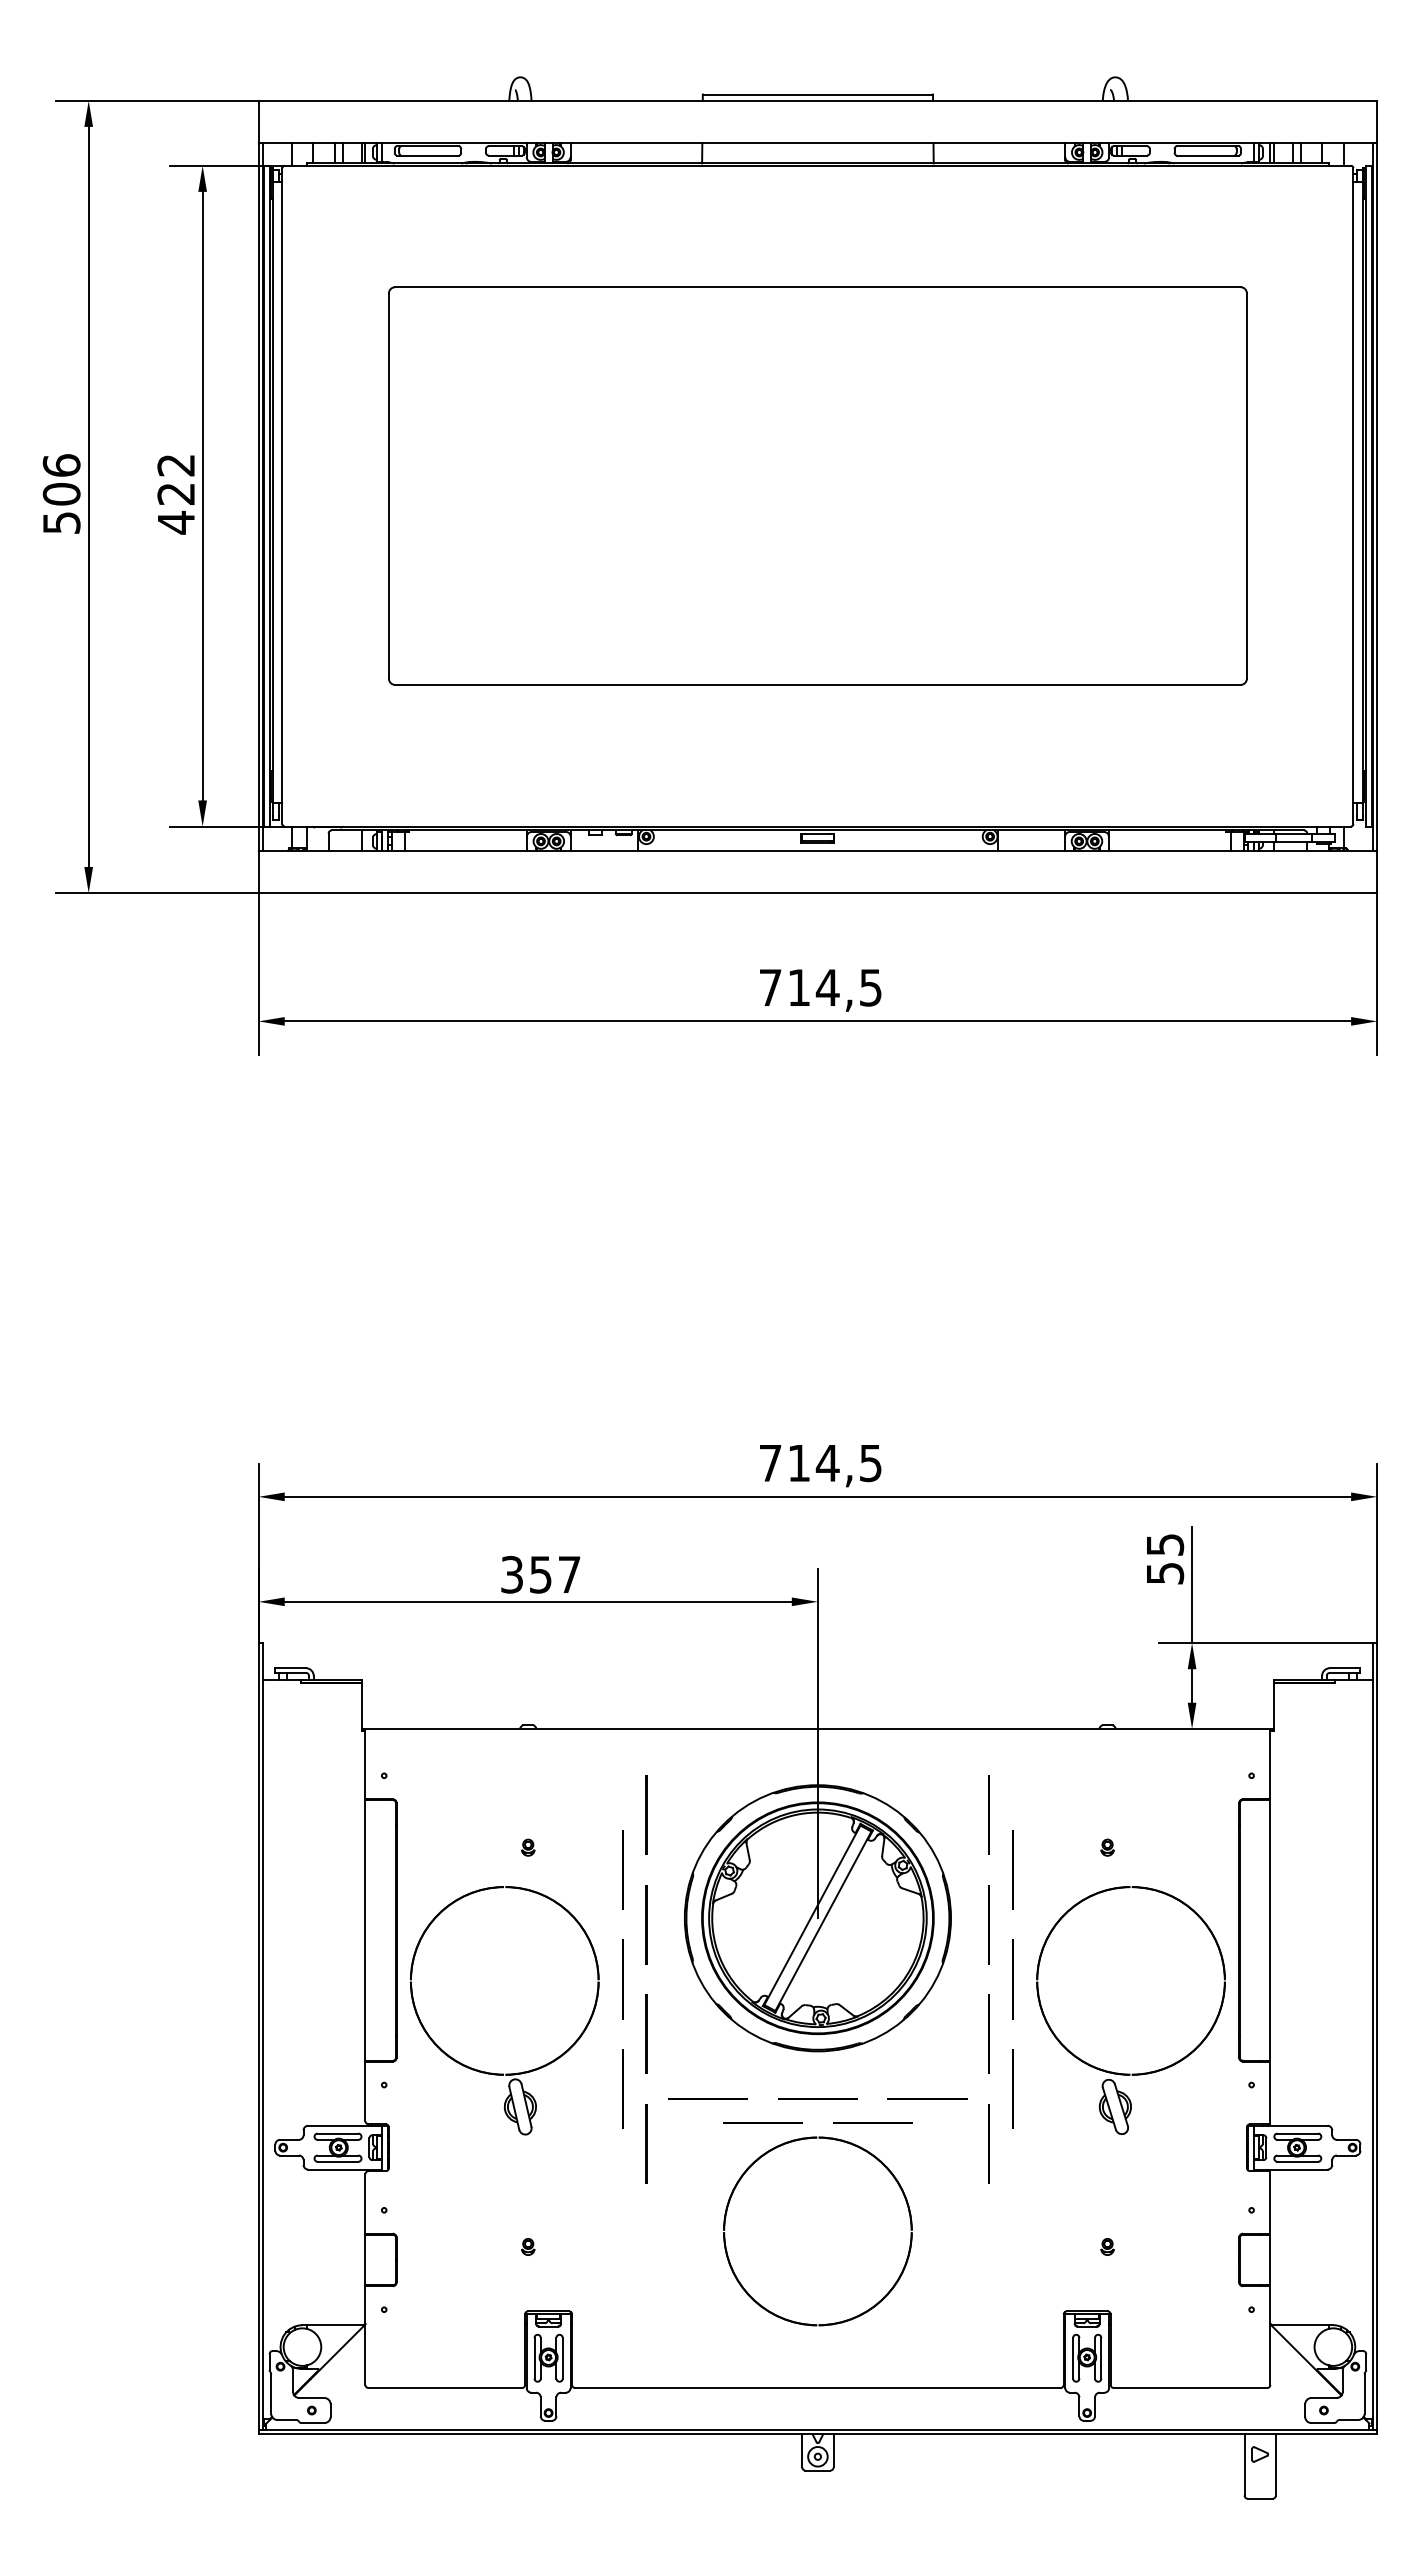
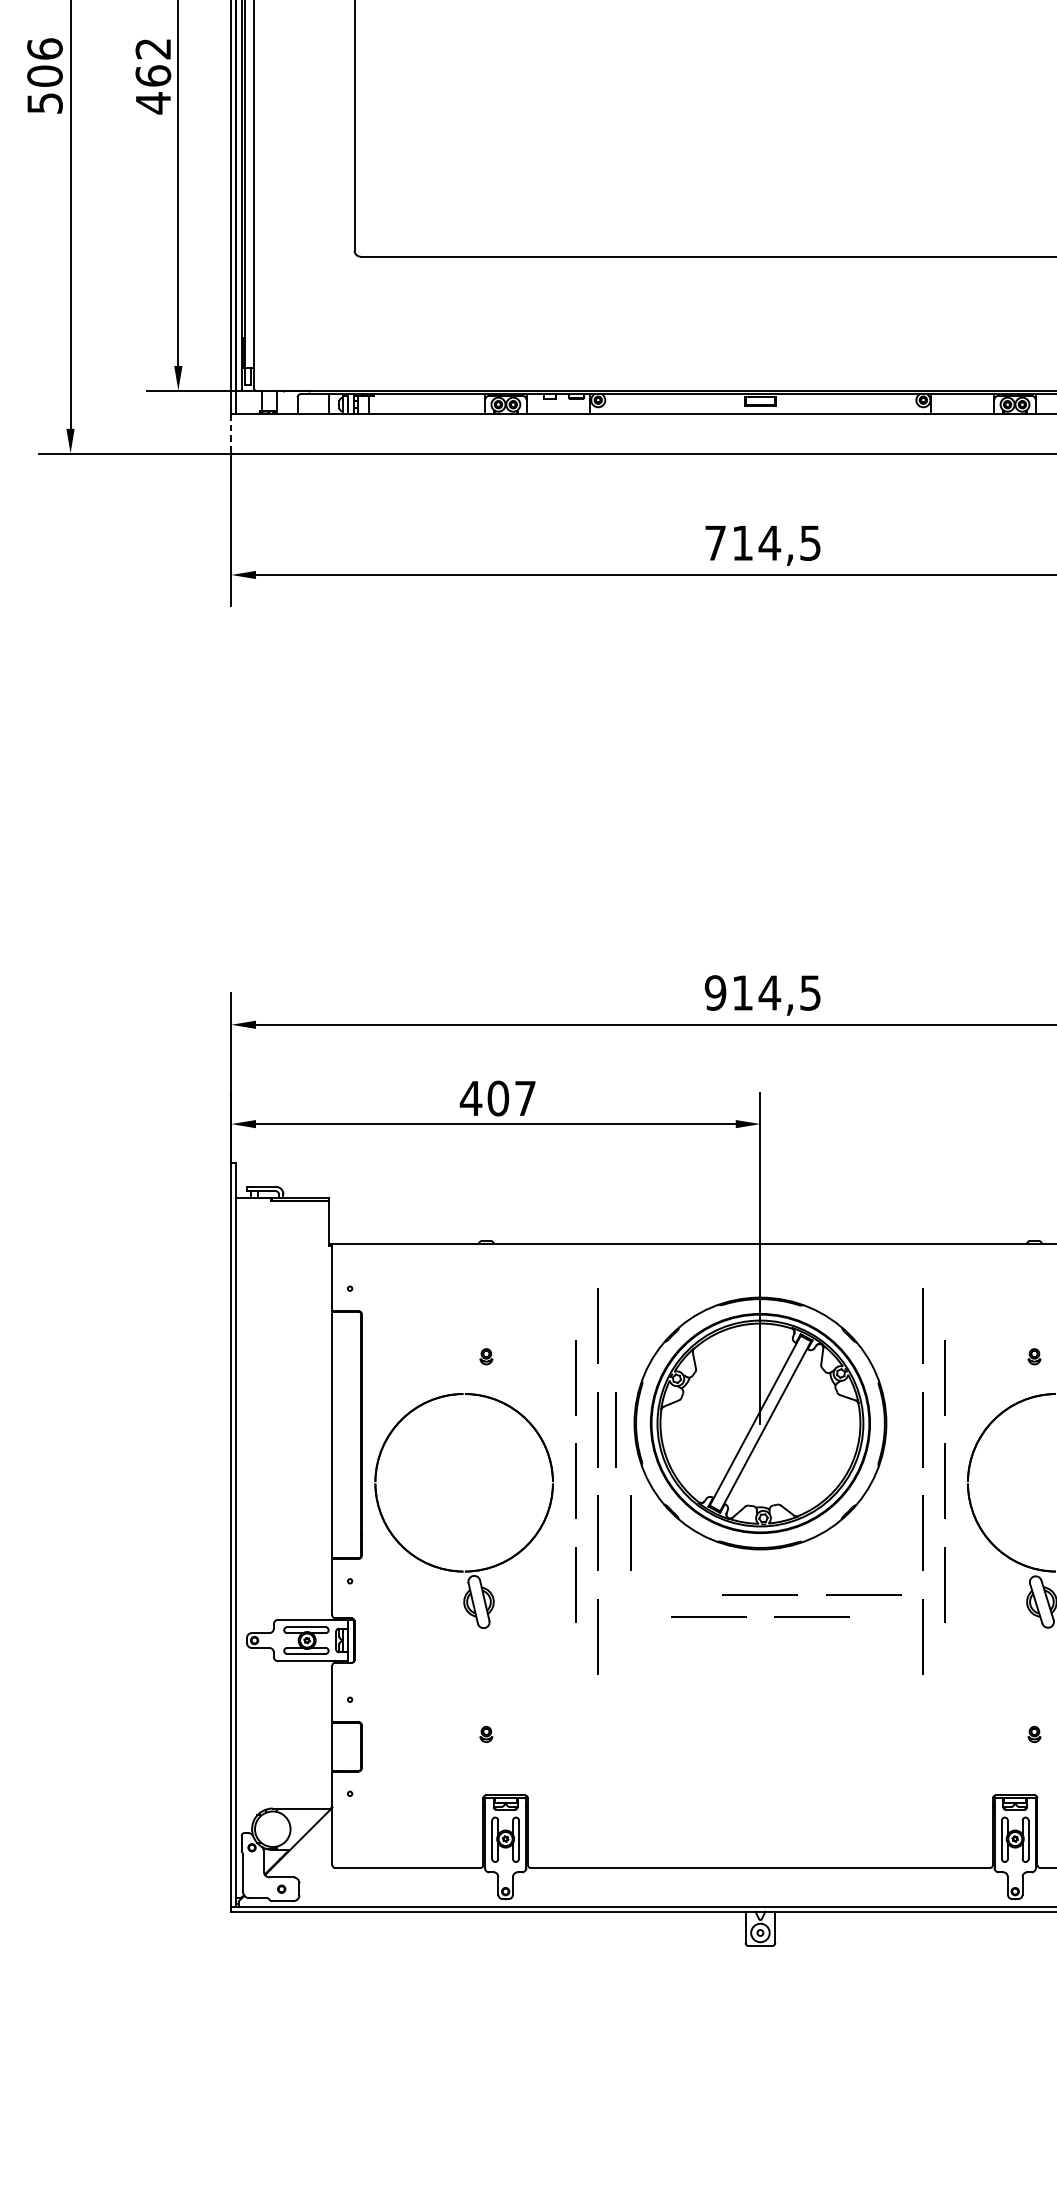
text: (176, 493) -> (153, 75), 422 -> 462
line: (258, 872) -> (231, 434), solid -> dashed
text: (770, 1463) -> (715, 993), 714,5 -> 914,5
text: (526, 1574) -> (484, 1098), 357 -> 407
line: (665, 1924) -> (616, 1429), added
line: (681, 2033) -> (631, 1532), added
line: (707, 2098) -> (655, 1594), removed
part: (727, 2212) -> (674, 1701), removed

